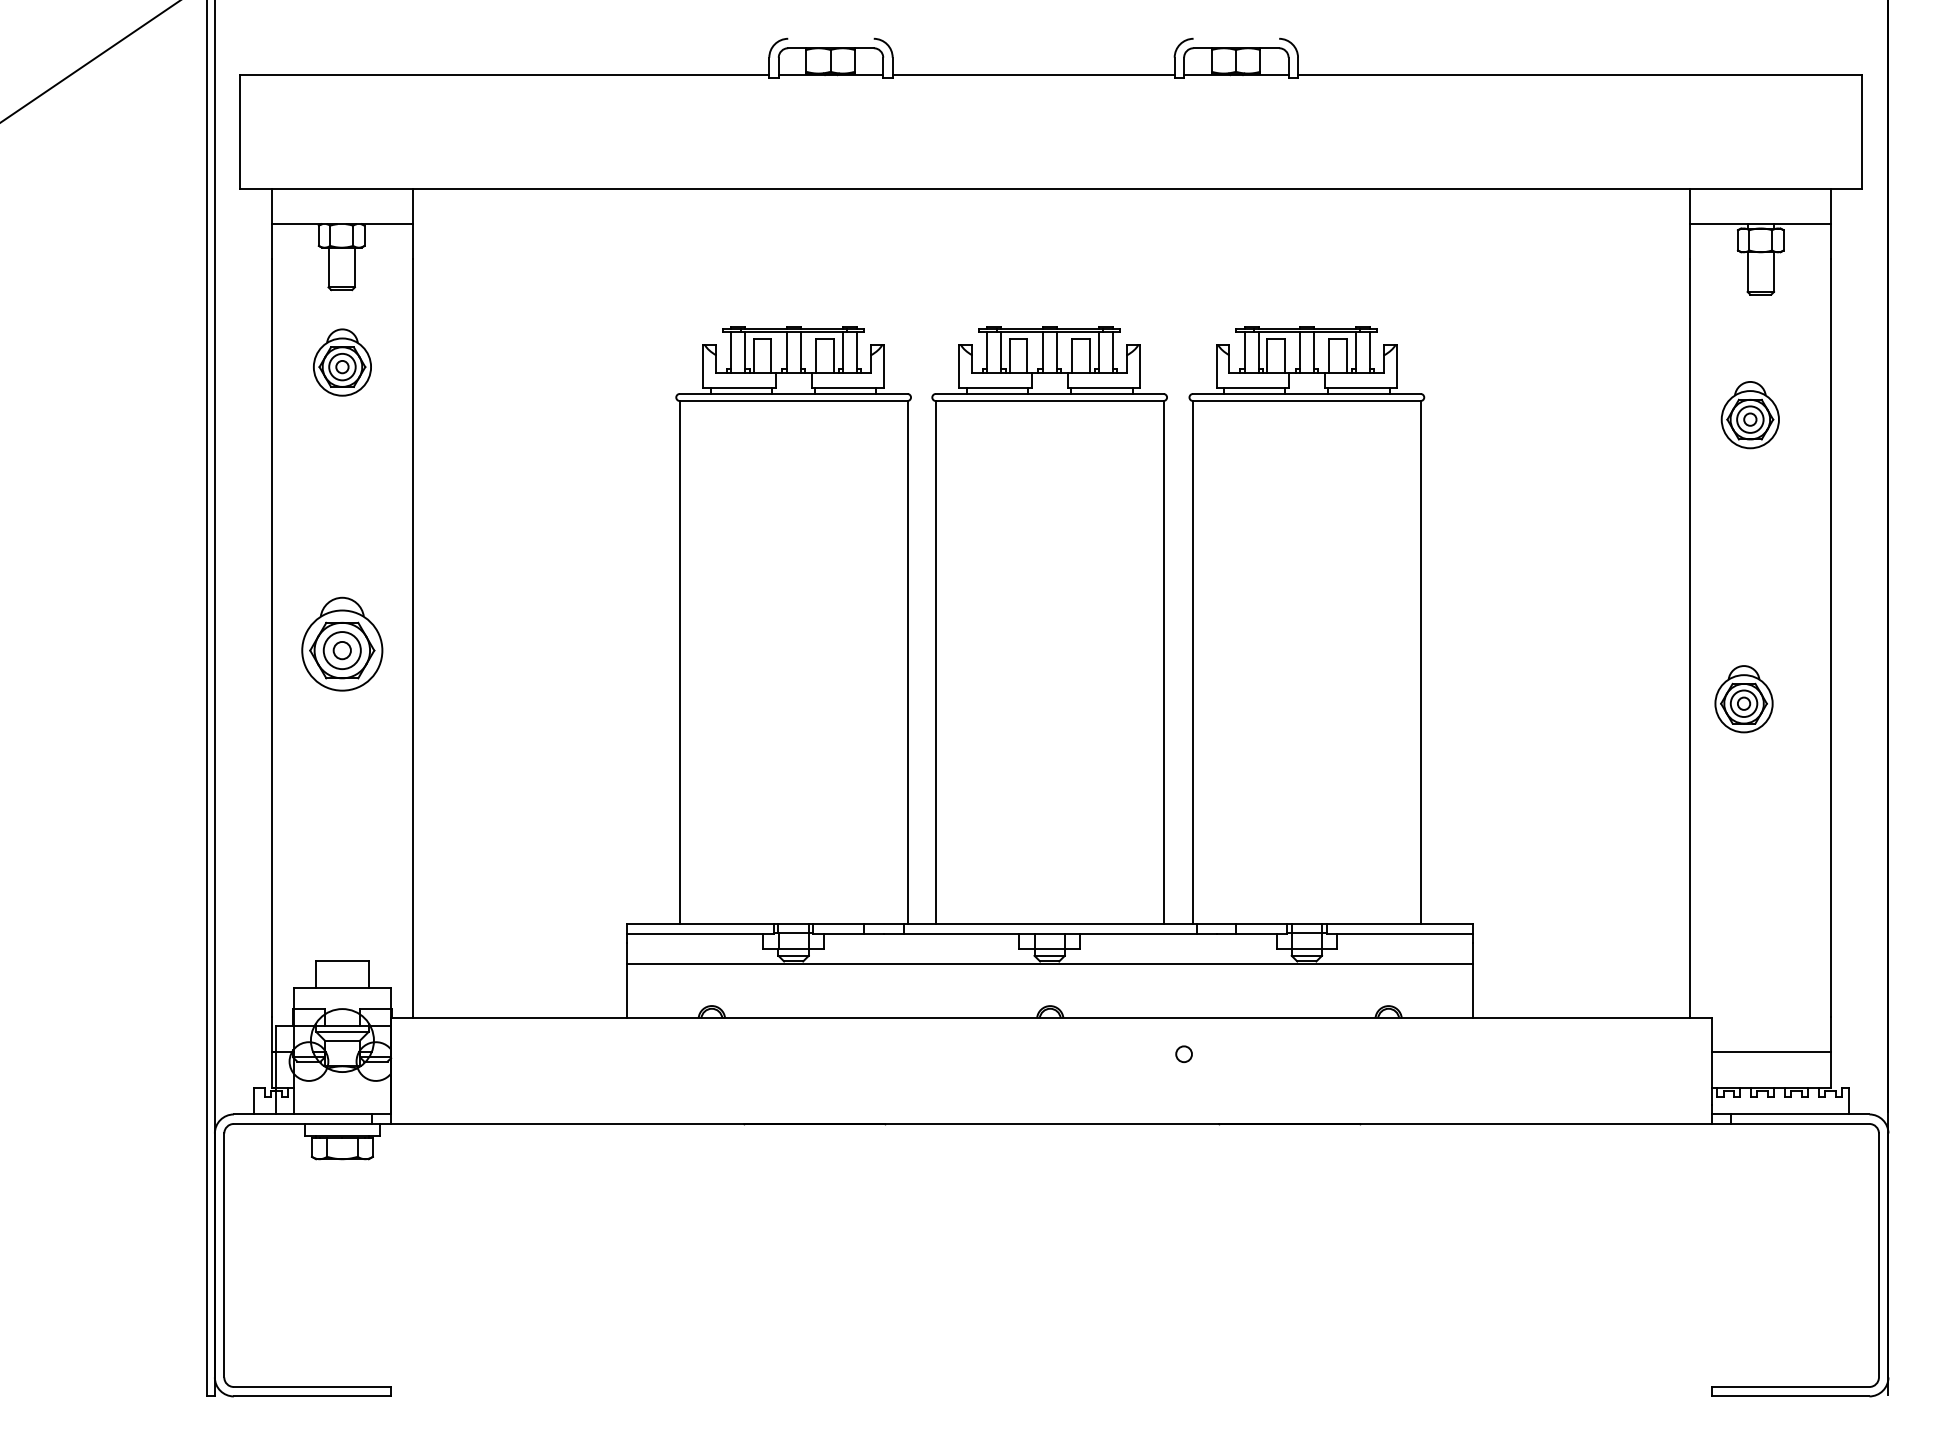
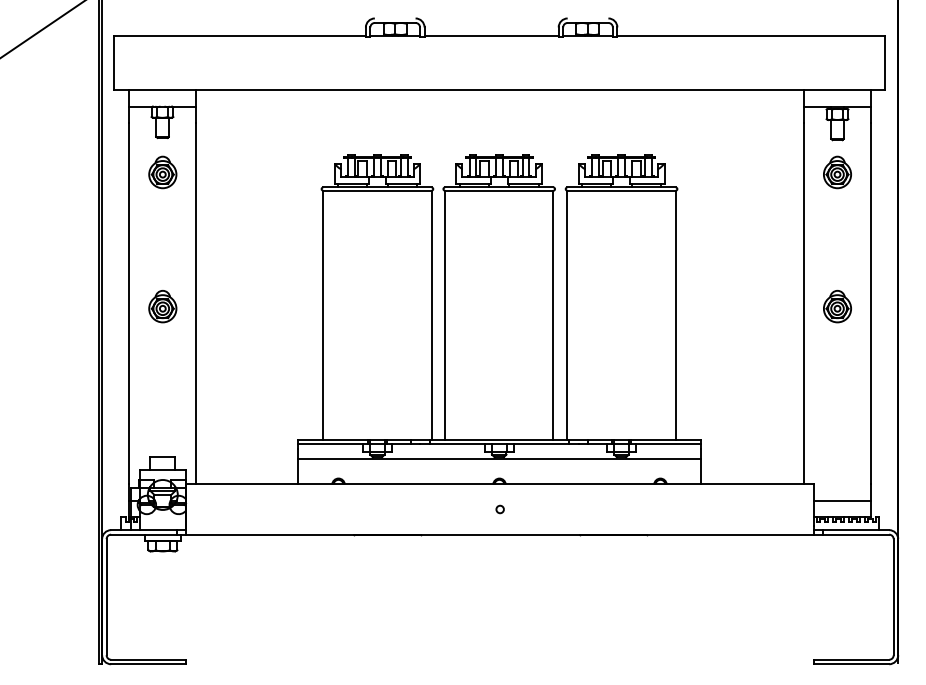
part: (1750, 415) -> (837, 172), moved
part: (341, 644) -> (162, 306), size x0.71
part: (1743, 698) -> (837, 306), moved
circle: (1182, 1054) -> (499, 509), moved

